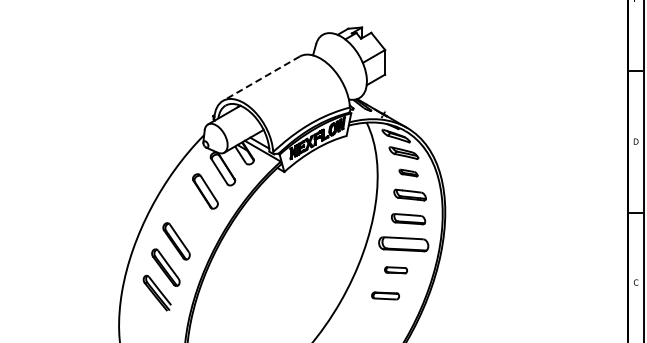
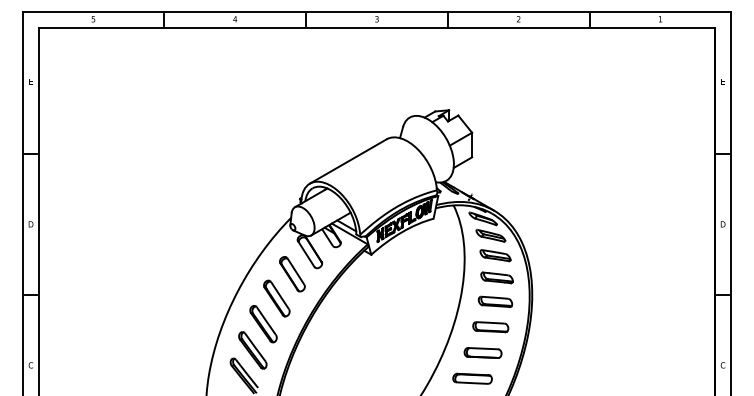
line: (260, 78) -> (347, 161), dashed -> solid
part: (408, 172) -> (495, 255), size x1.67
part: (189, 215) -> (276, 298), added
part: (403, 244) -> (490, 327), size x0.71
part: (395, 269) -> (482, 352), size x1.67
part: (385, 295) -> (472, 378), size x1.43

